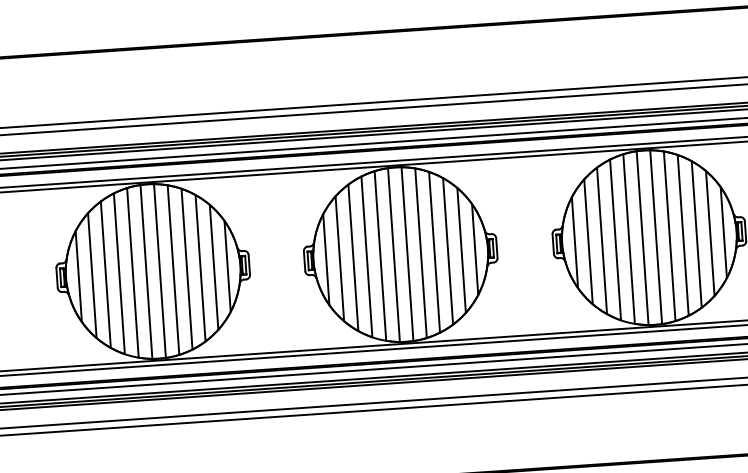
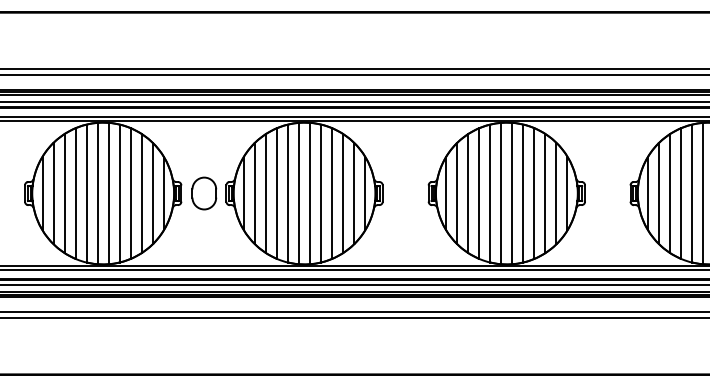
part: (277, 262) -> (204, 193), added

